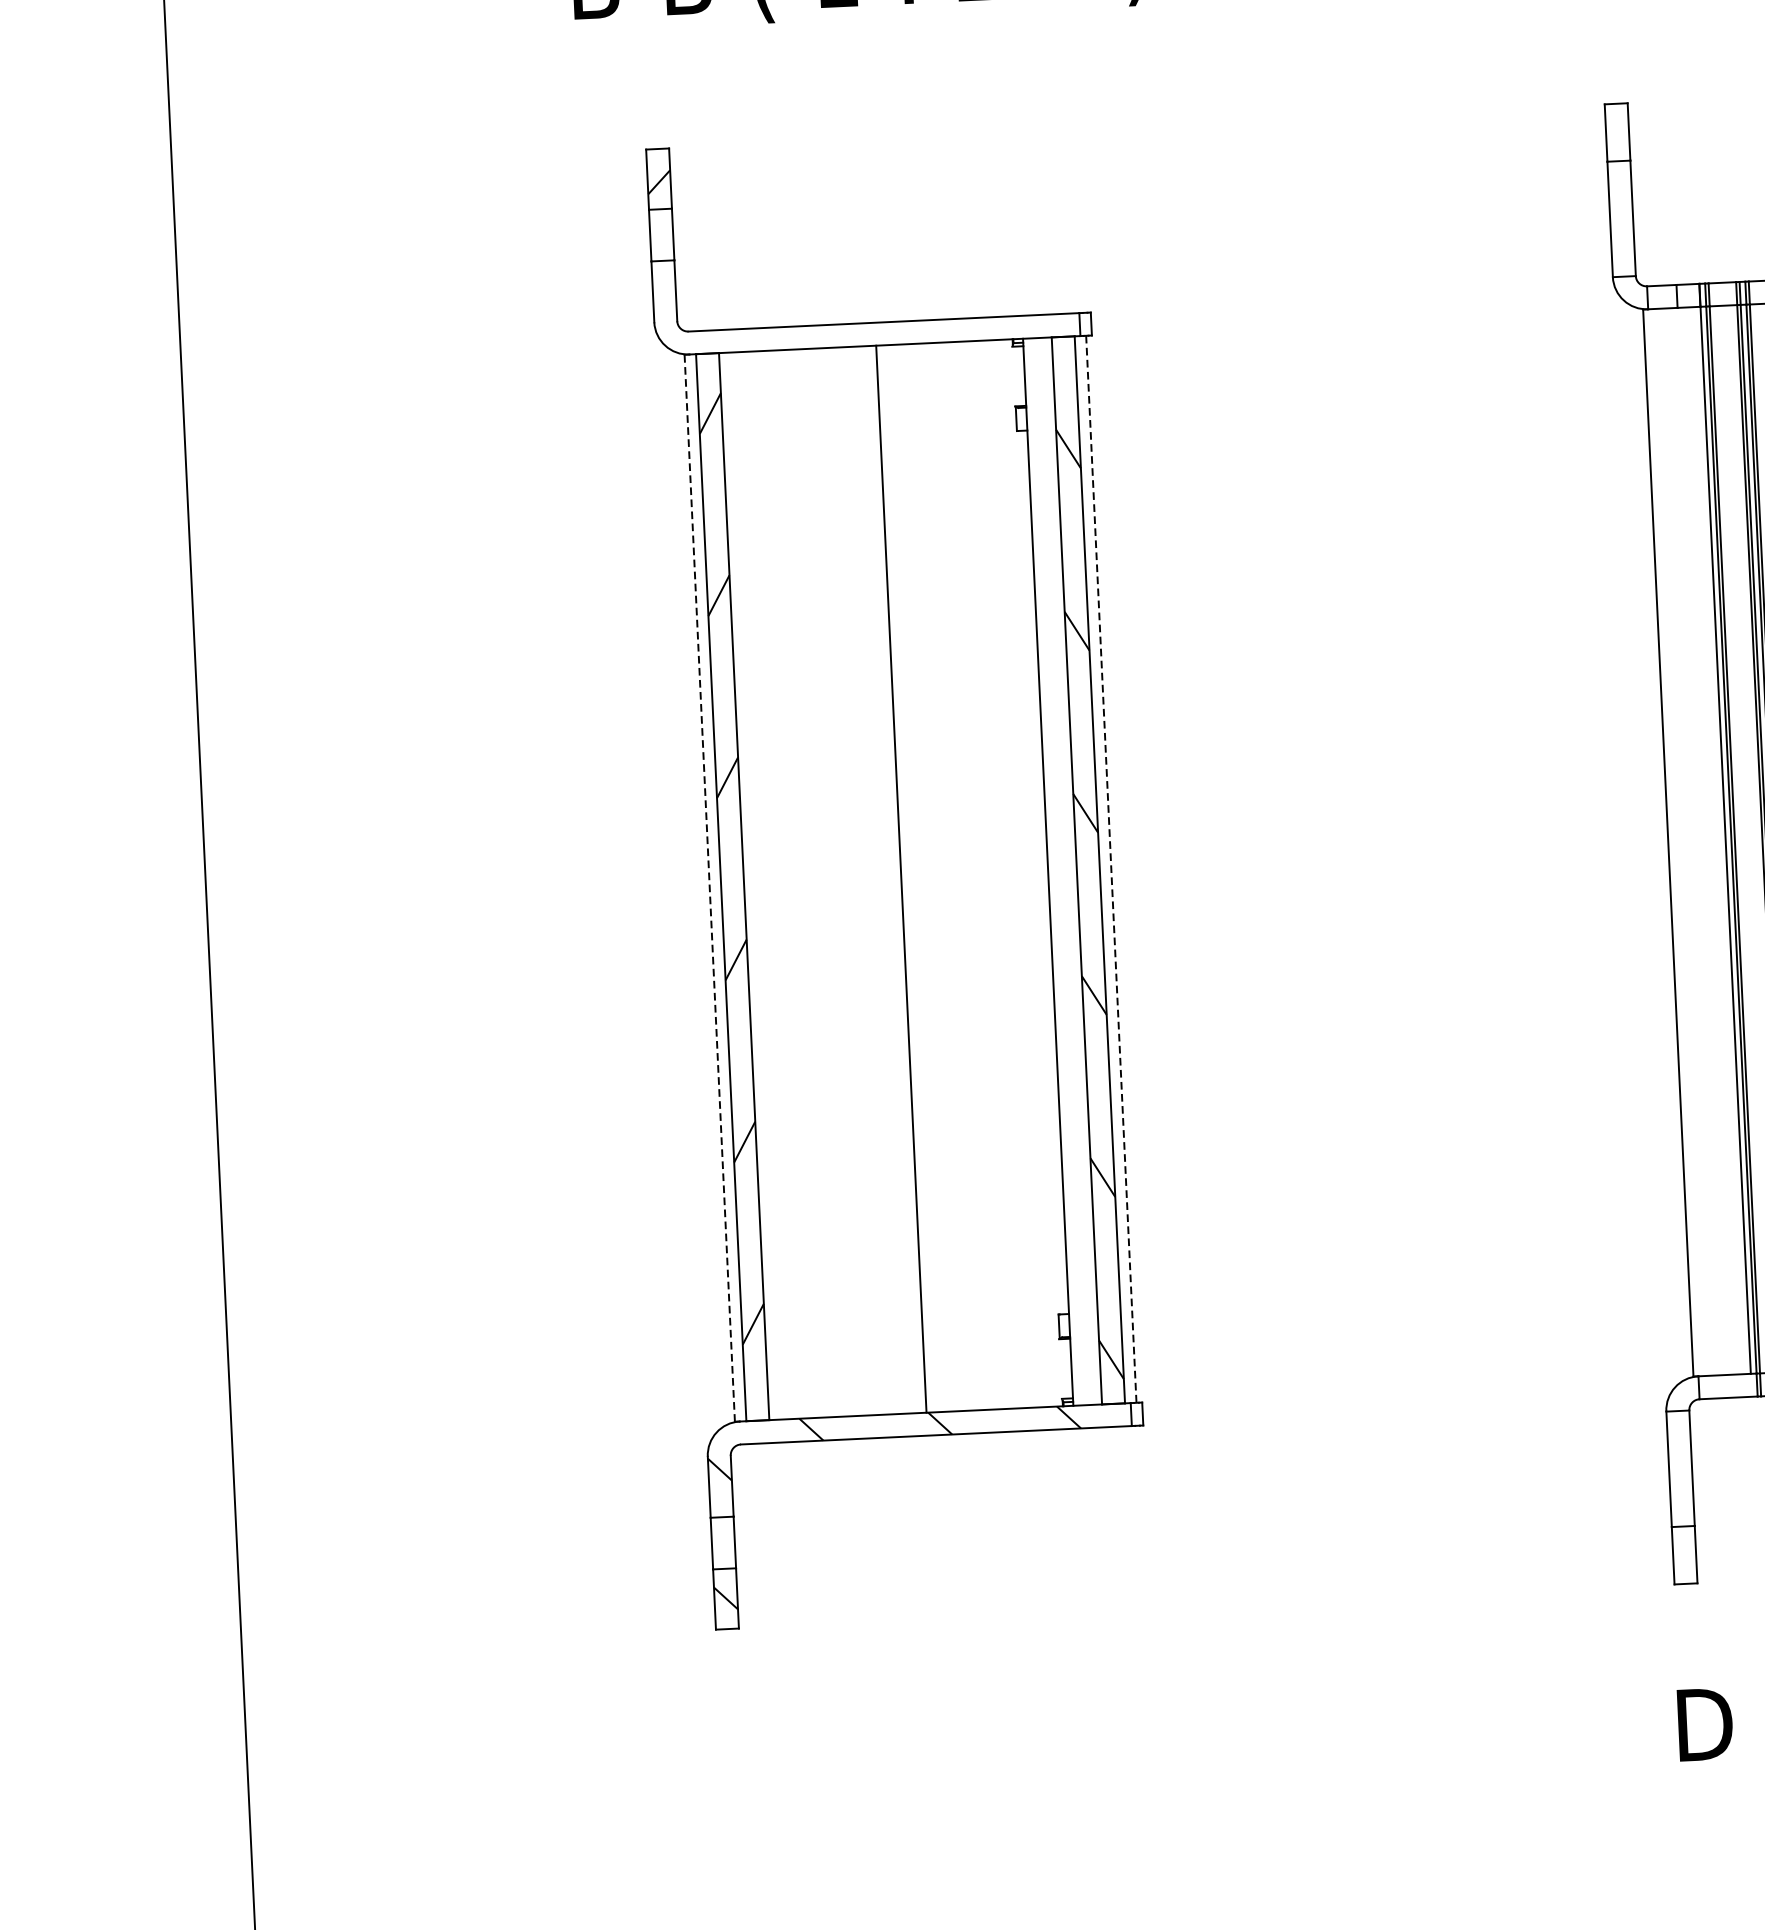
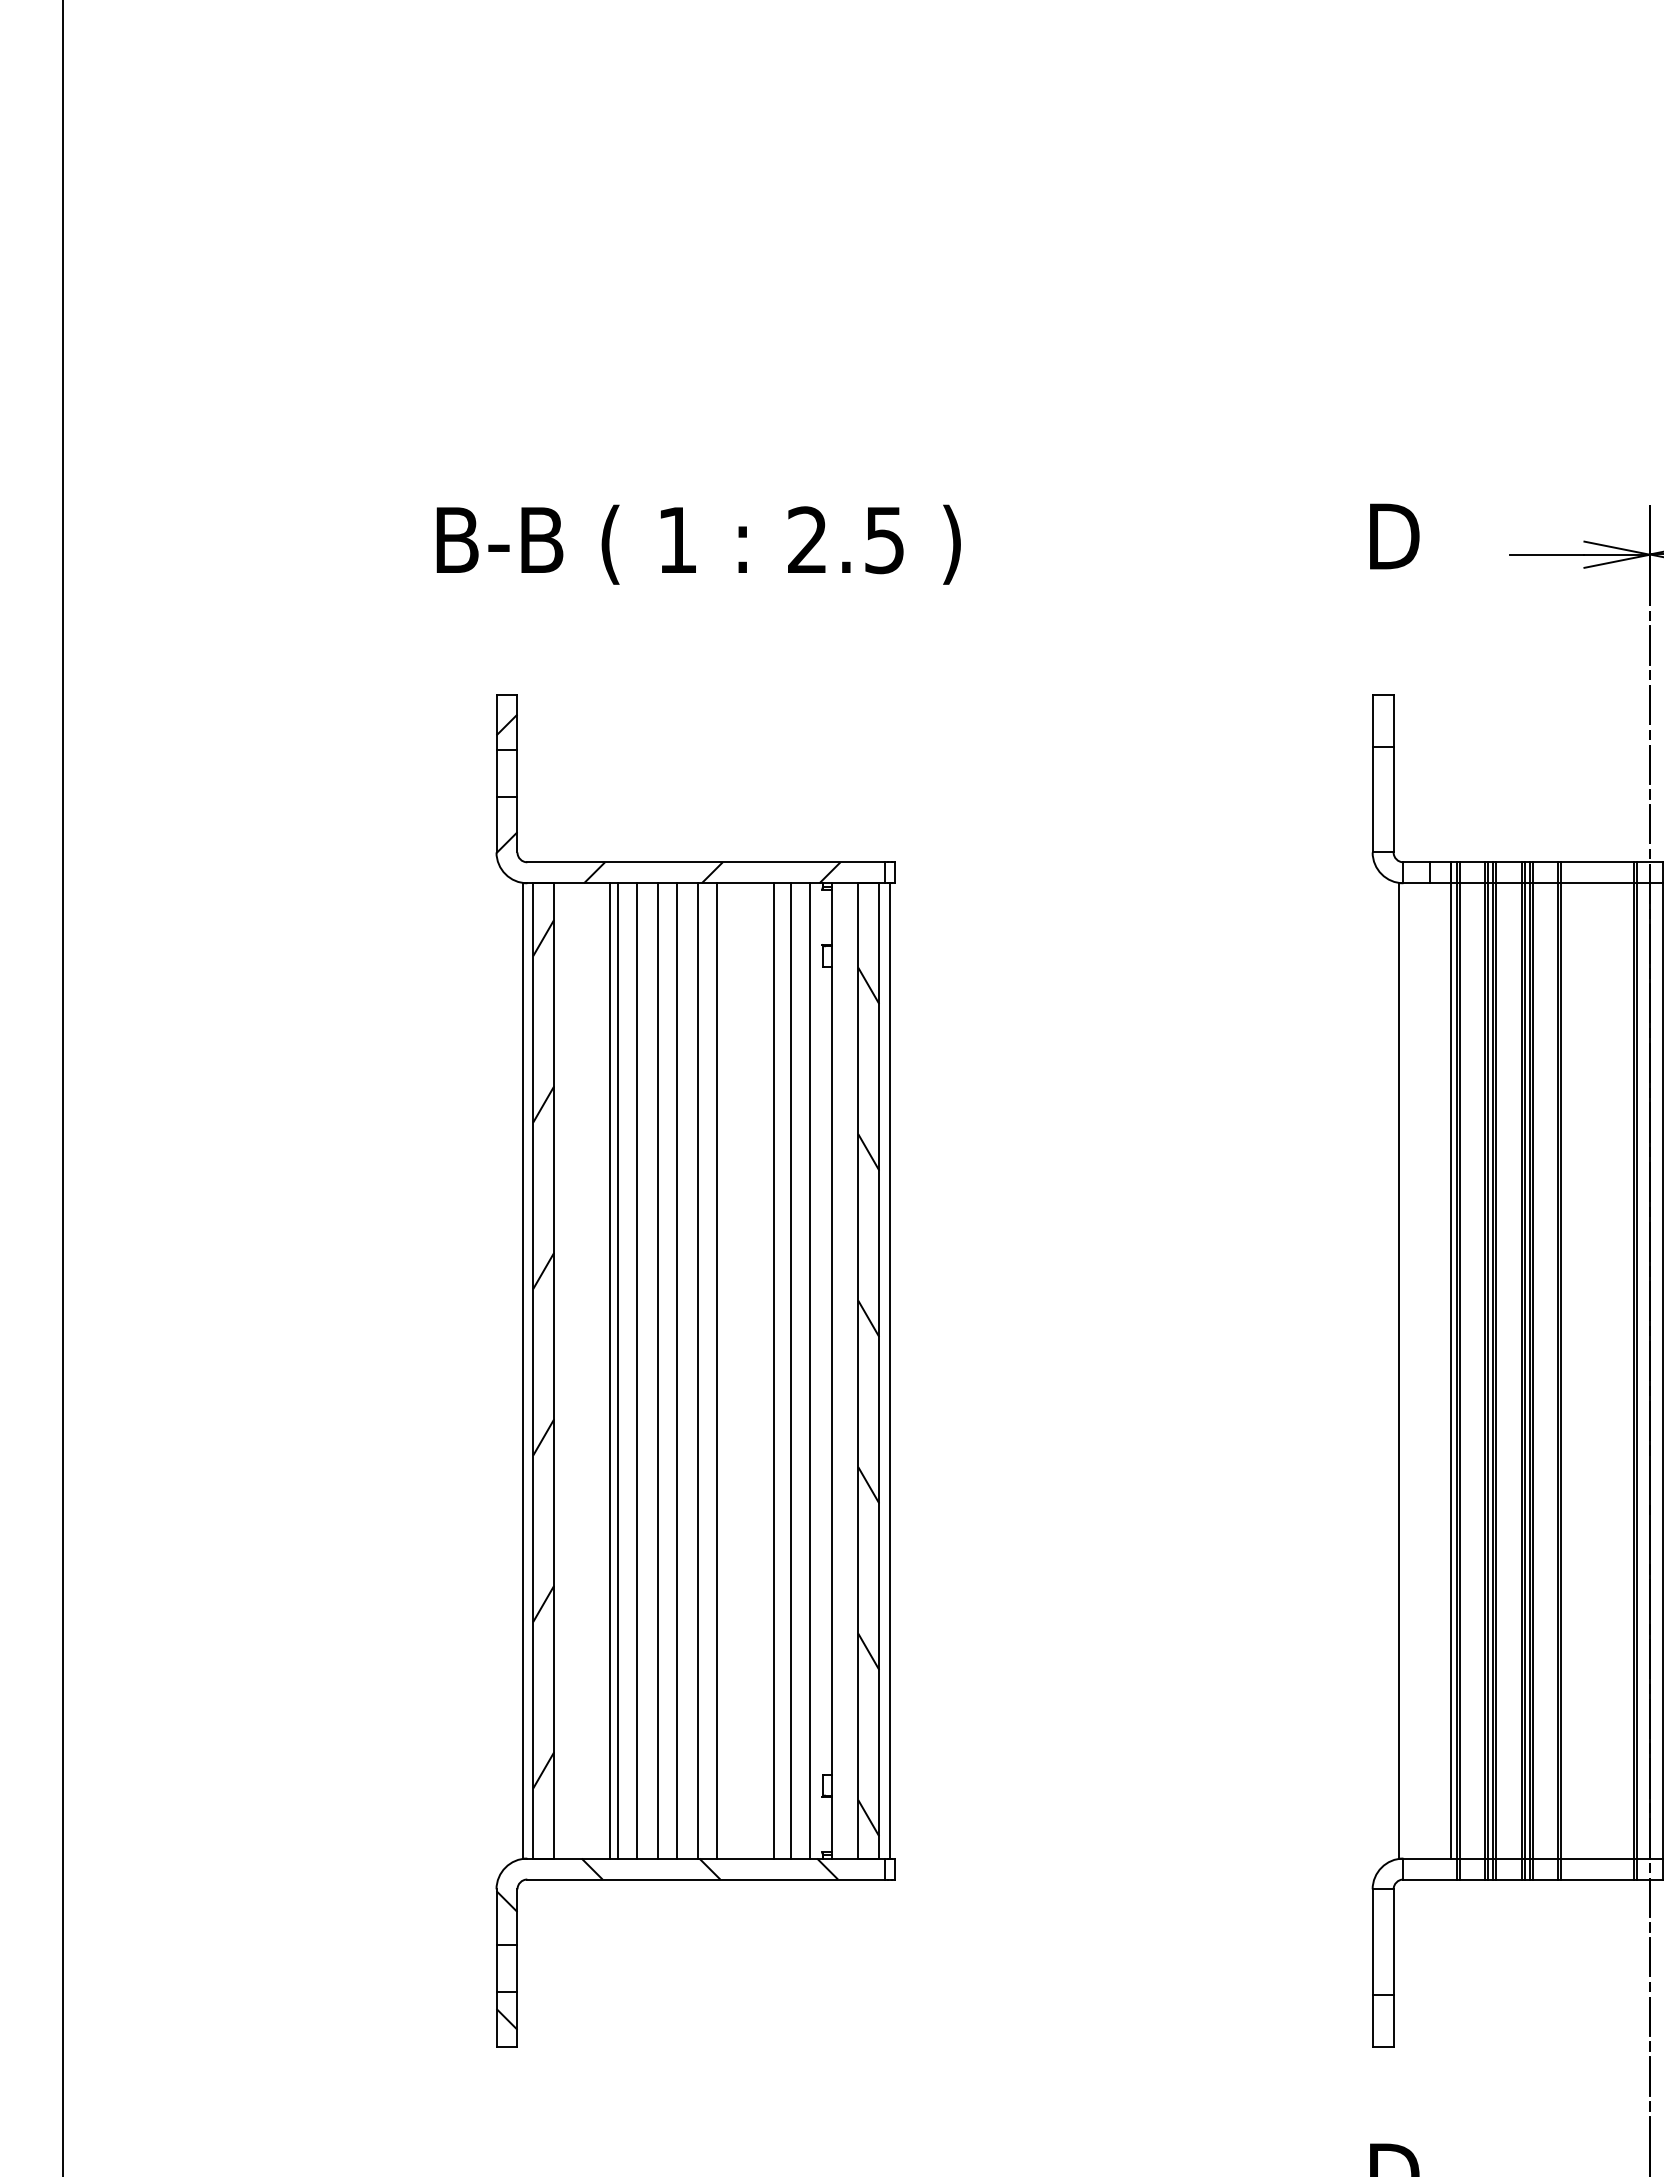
hatch: (842, 319) -> (668, 857), added
line: (1111, 868) -> (889, 1370), dashed -> solid
line: (1023, 872) -> (809, 1370), added
line: (1002, 873) -> (790, 1370), added
line: (984, 874) -> (773, 1370), added
line: (921, 877) -> (716, 1370), added
line: (877, 879) -> (676, 1370), added
line: (858, 880) -> (658, 1370), added
line: (835, 881) -> (637, 1370), added
line: (814, 882) -> (618, 1370), added
line: (804, 883) -> (609, 1370), added
line: (709, 887) -> (522, 1370), dashed -> solid

